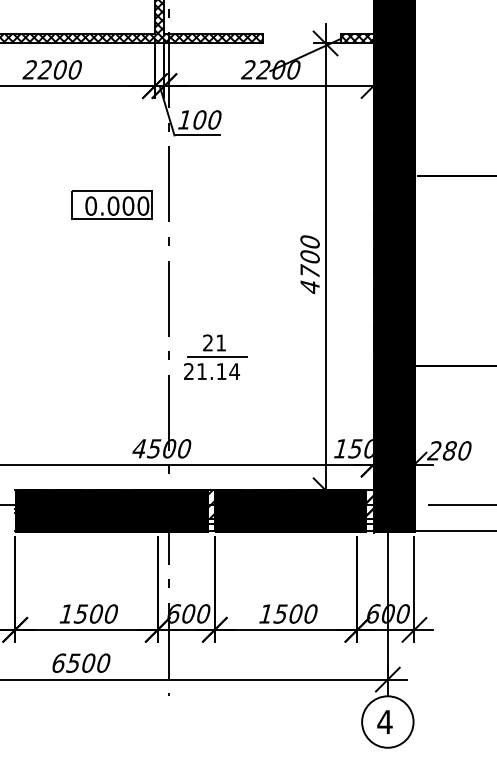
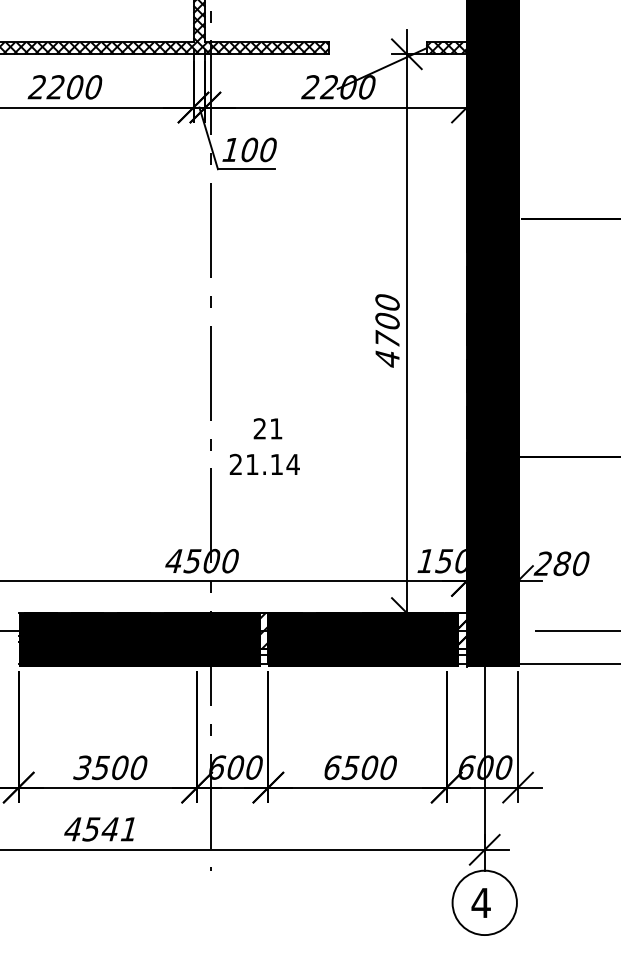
part: (111, 205) -> (139, 256), removed
line: (217, 357) -> (271, 446), removed
text: (66, 613) -> (82, 767), 1500 -> 3500
text: (266, 613) -> (332, 767), 1500 -> 6500
text: (80, 663) -> (100, 829), 6500 -> 4541

